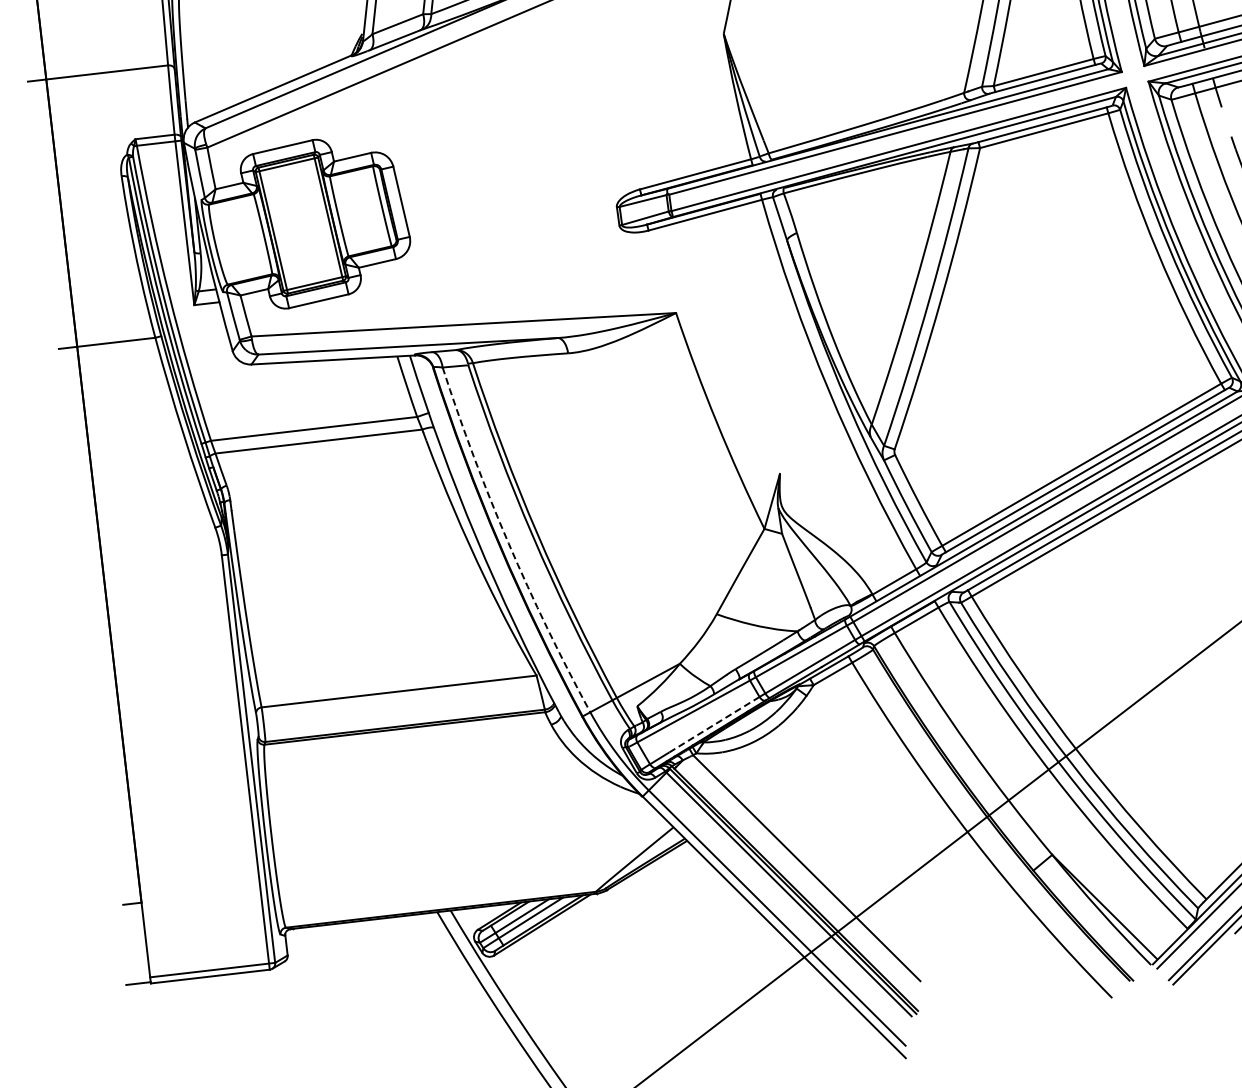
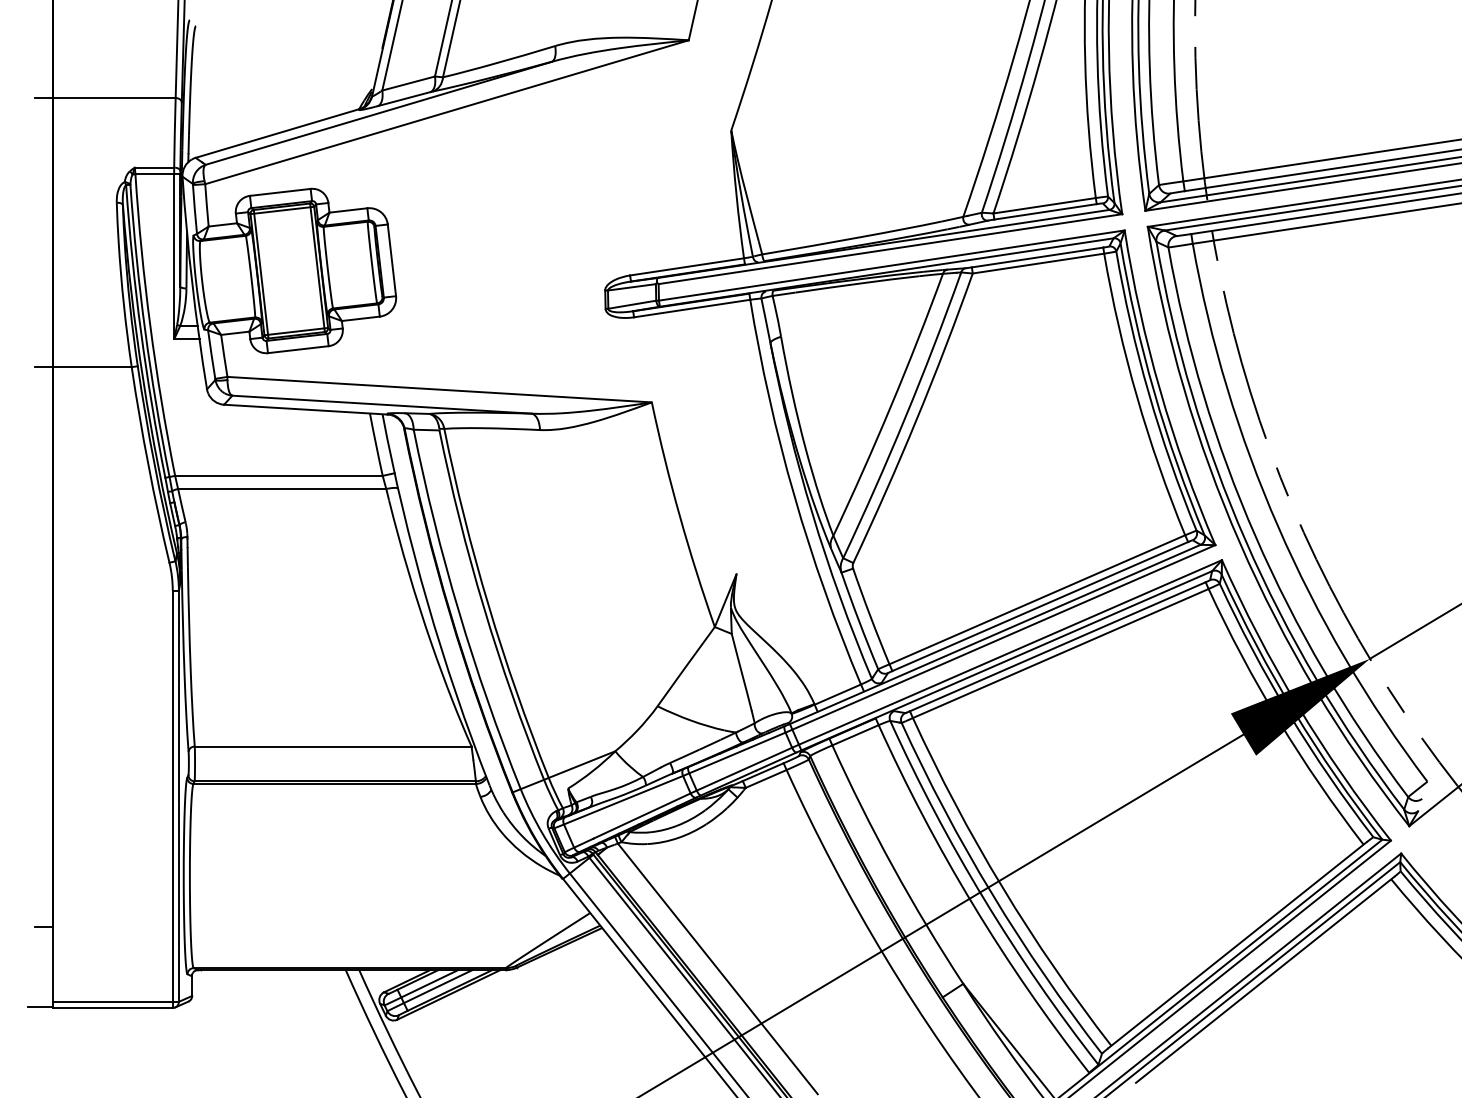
arc: (509, 542) -> (459, 611), dashed -> solid
line: (714, 725) -> (642, 816), dashed -> solid

